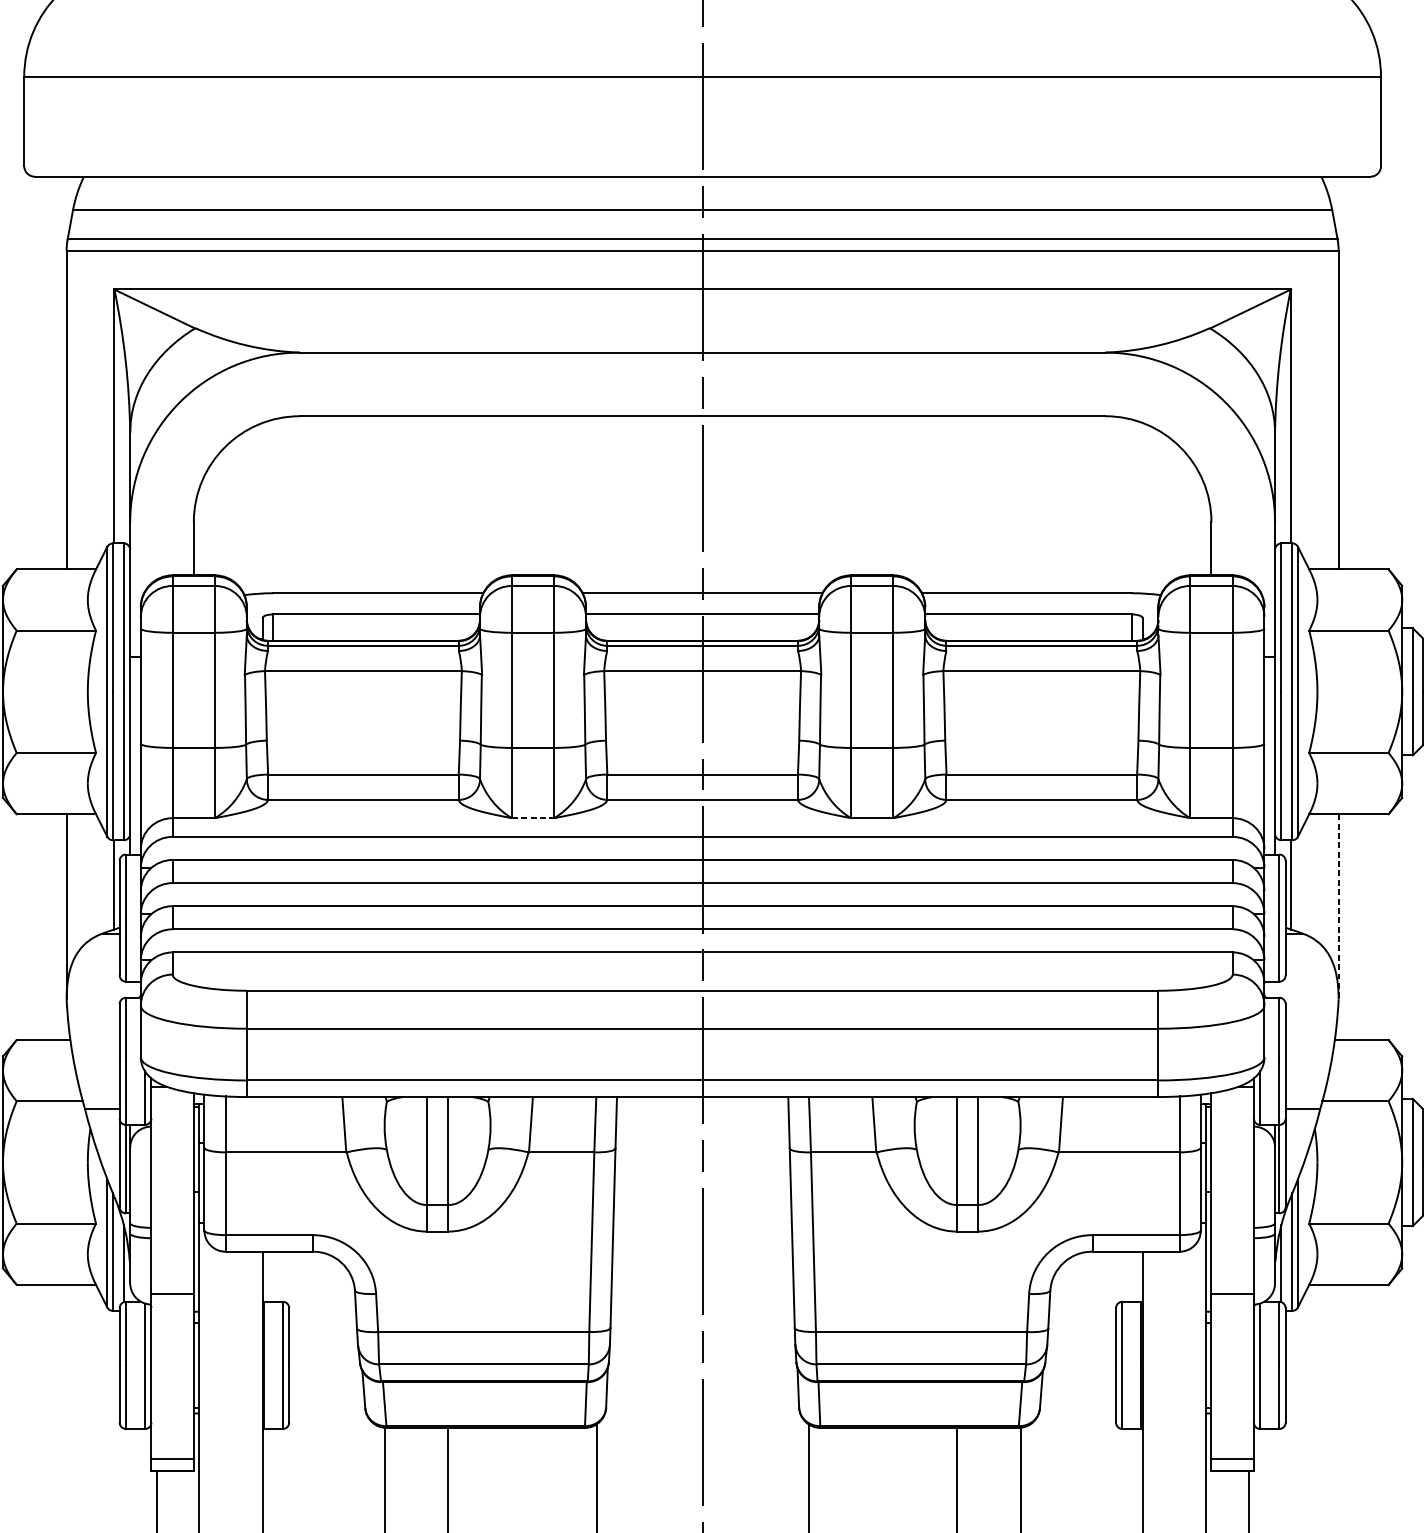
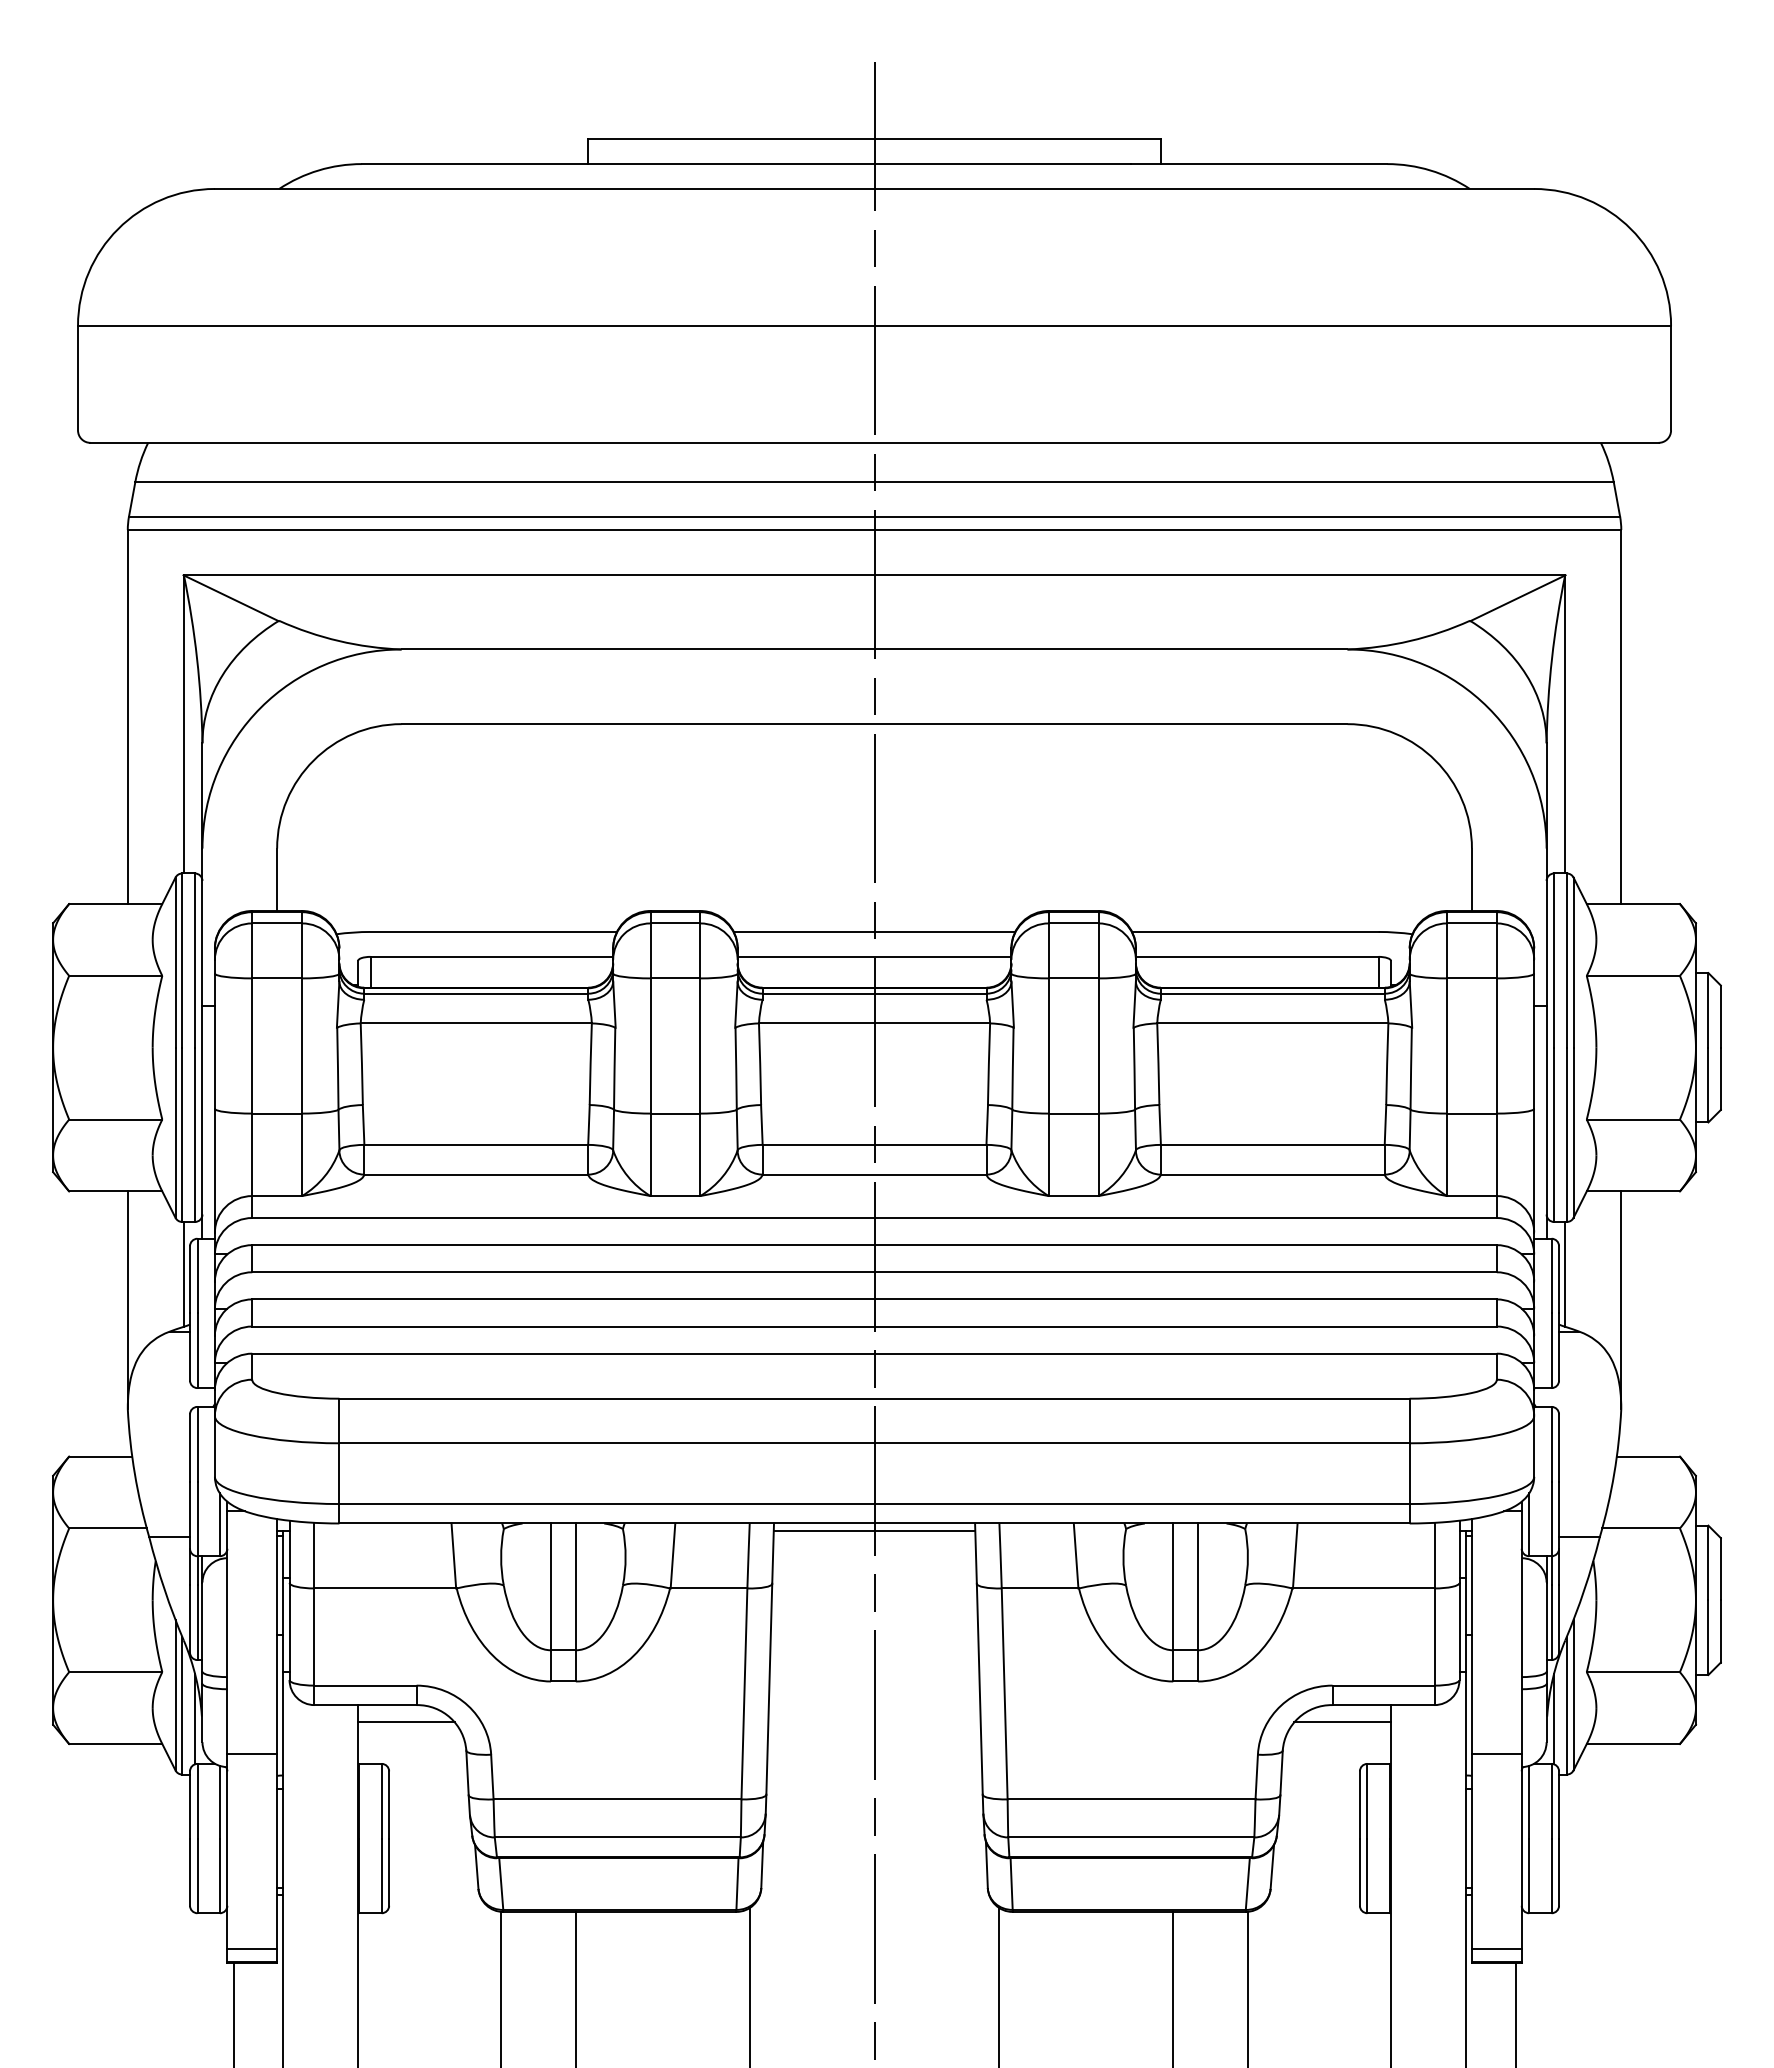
line: (533, 818) -> (675, 1196), dashed -> solid
line: (1338, 907) -> (1621, 1300), dashed -> solid
line: (702, 1103) -> (874, 1531), added
line: (304, 1266) -> (406, 1722), added
line: (1101, 1266) -> (1342, 1722), added

